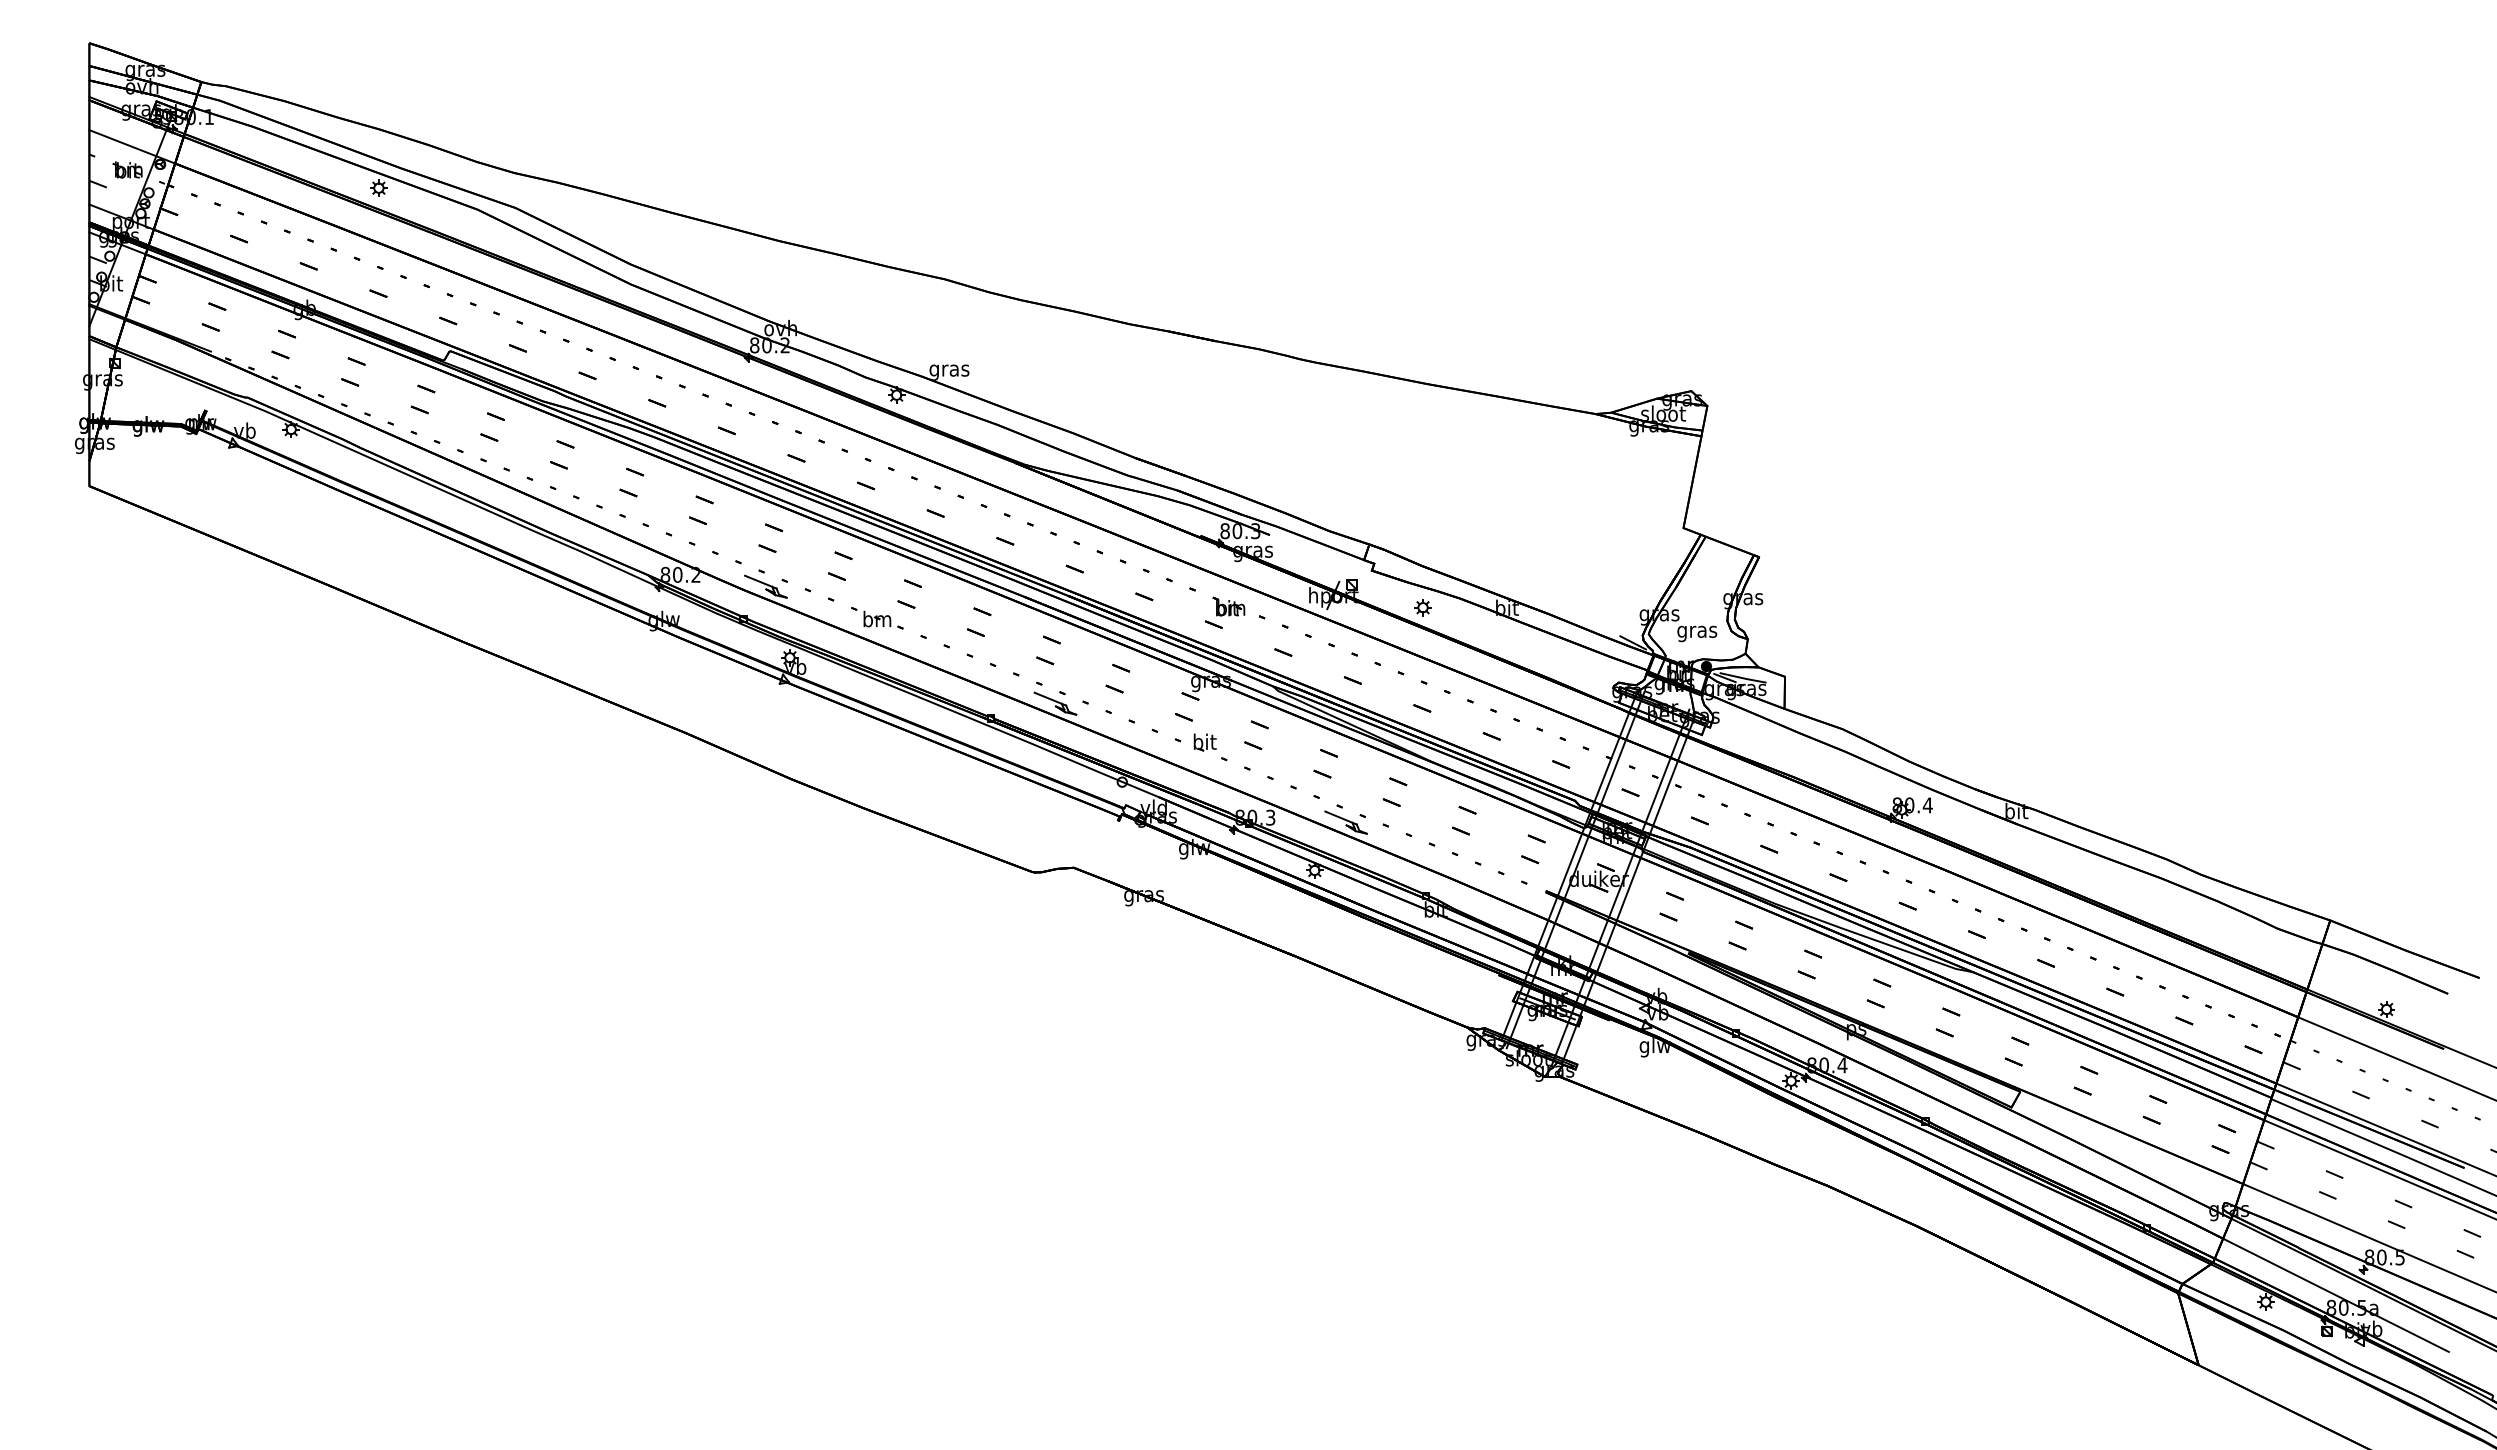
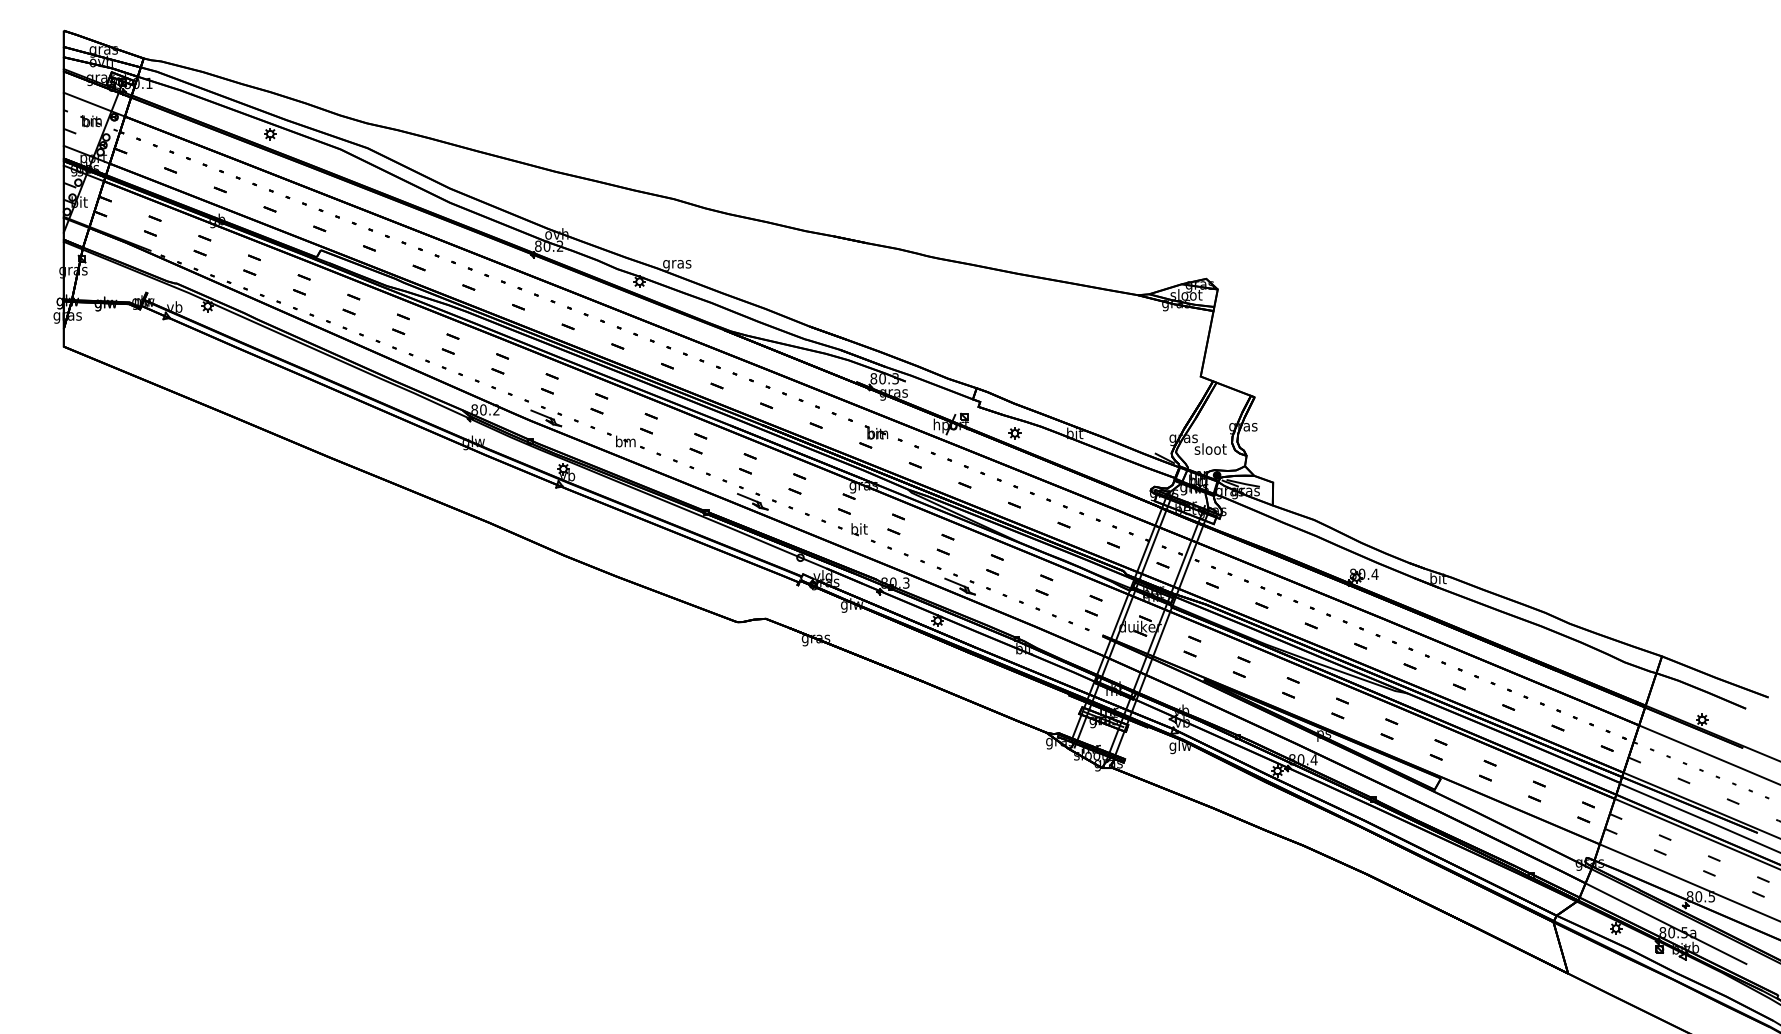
text: (1697, 631) -> (1210, 450), gras -> sloot

